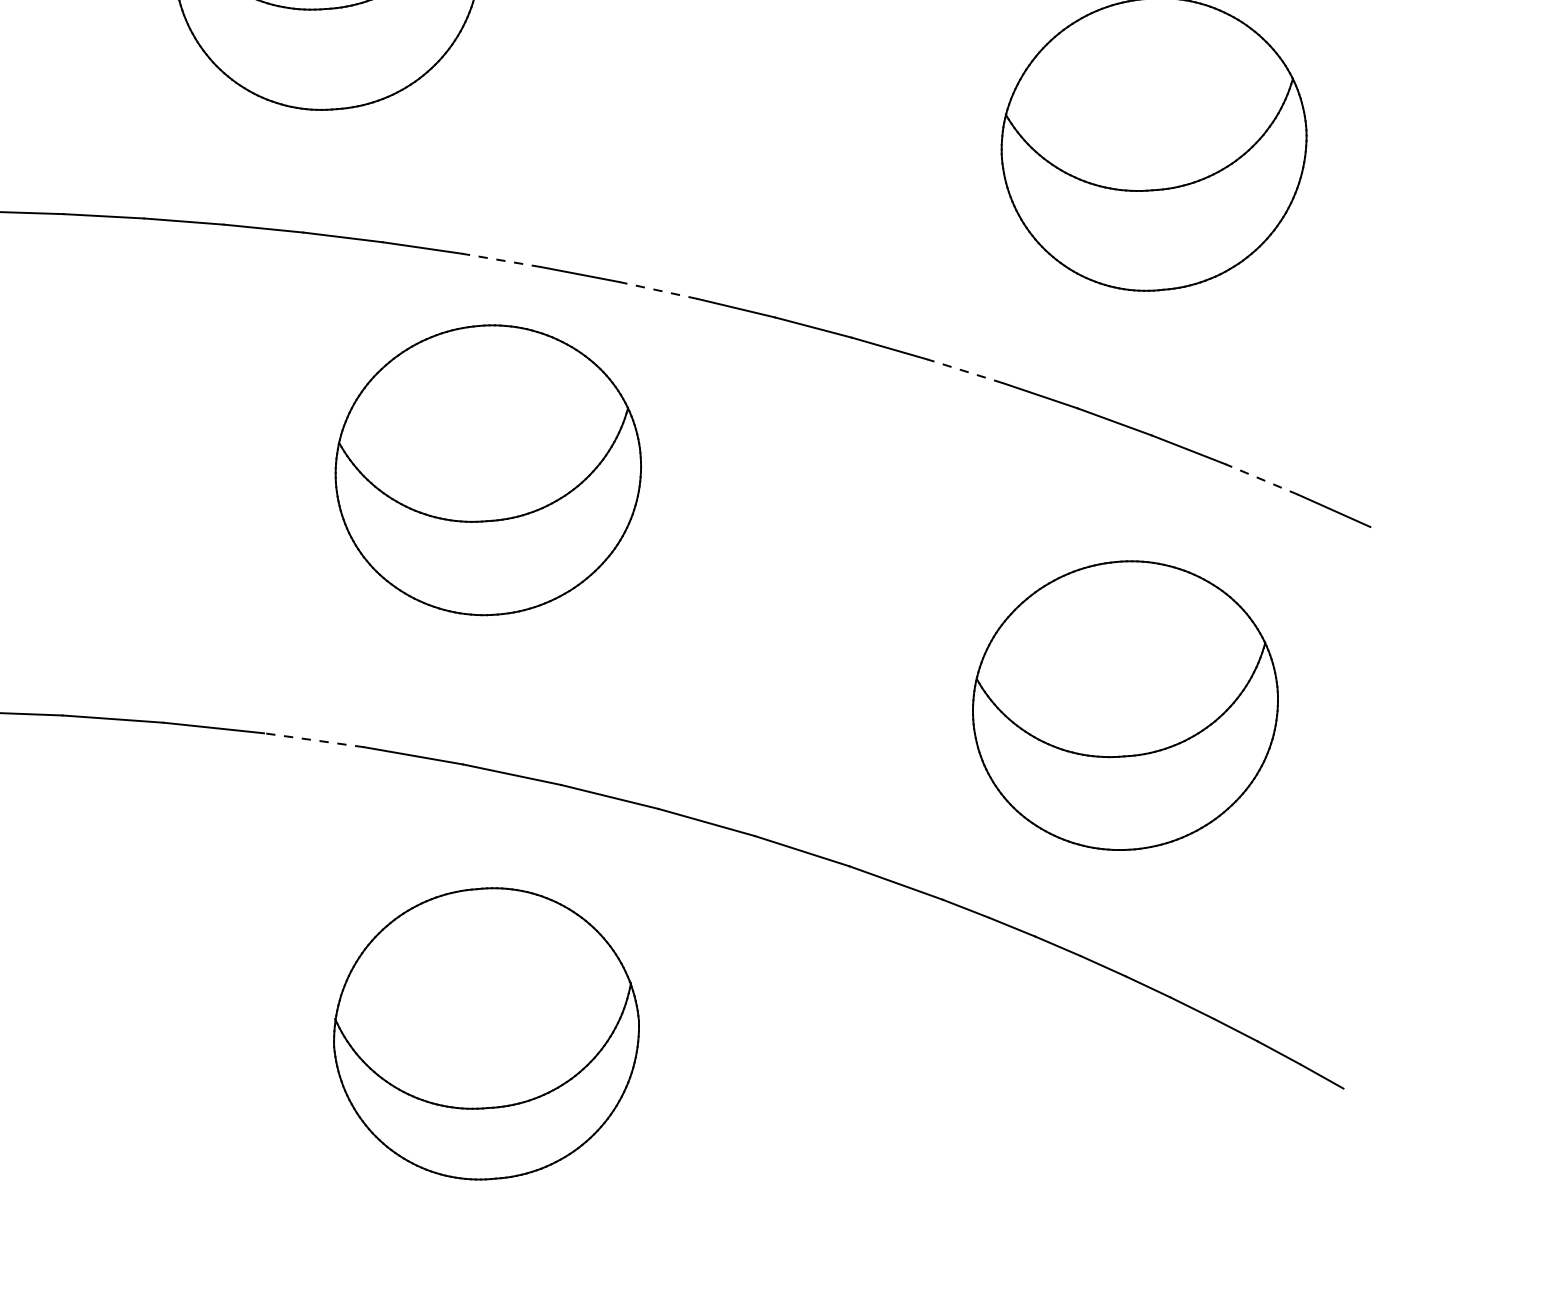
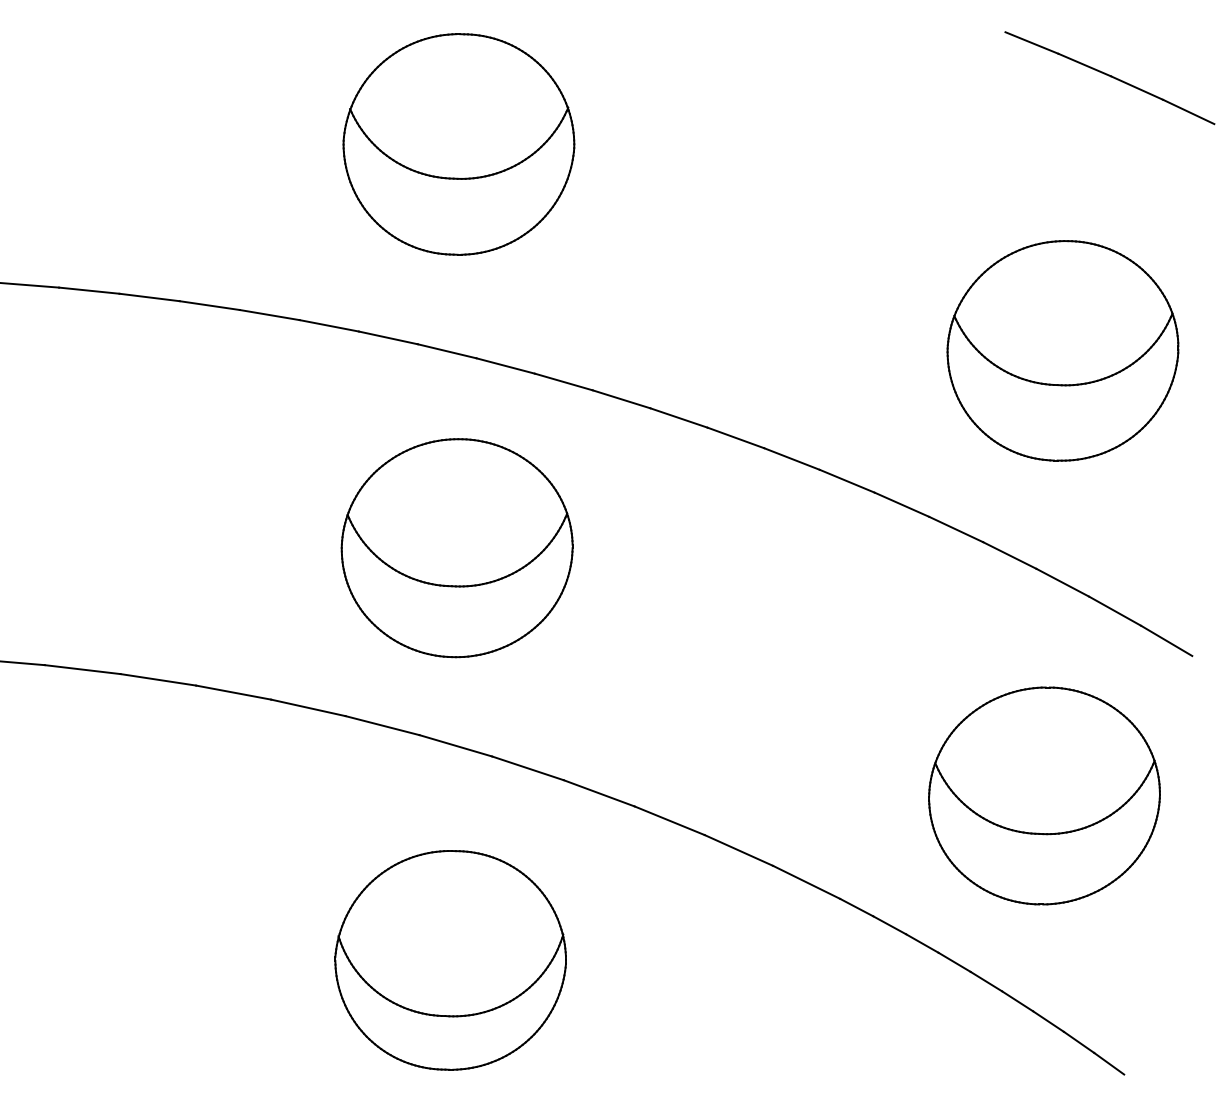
line: (500, 259) -> (563, 381), dashed -> solid
line: (657, 289) -> (678, 417), dashed -> solid
line: (964, 371) -> (901, 504), dashed -> solid
part: (487, 470) -> (456, 548), moved
line: (1262, 479) -> (1115, 611), dashed -> solid
part: (1125, 705) -> (1044, 795), moved
line: (314, 740) -> (382, 725), dashed -> solid
part: (486, 1034) -> (450, 960), moved

